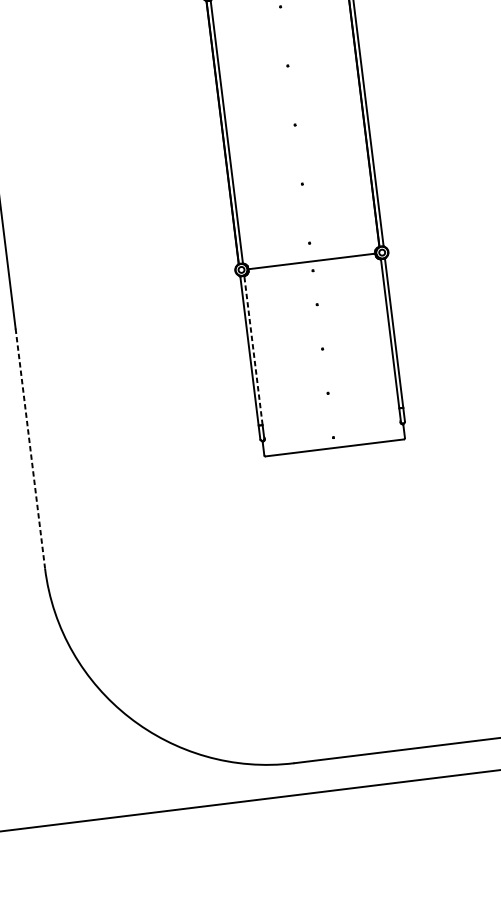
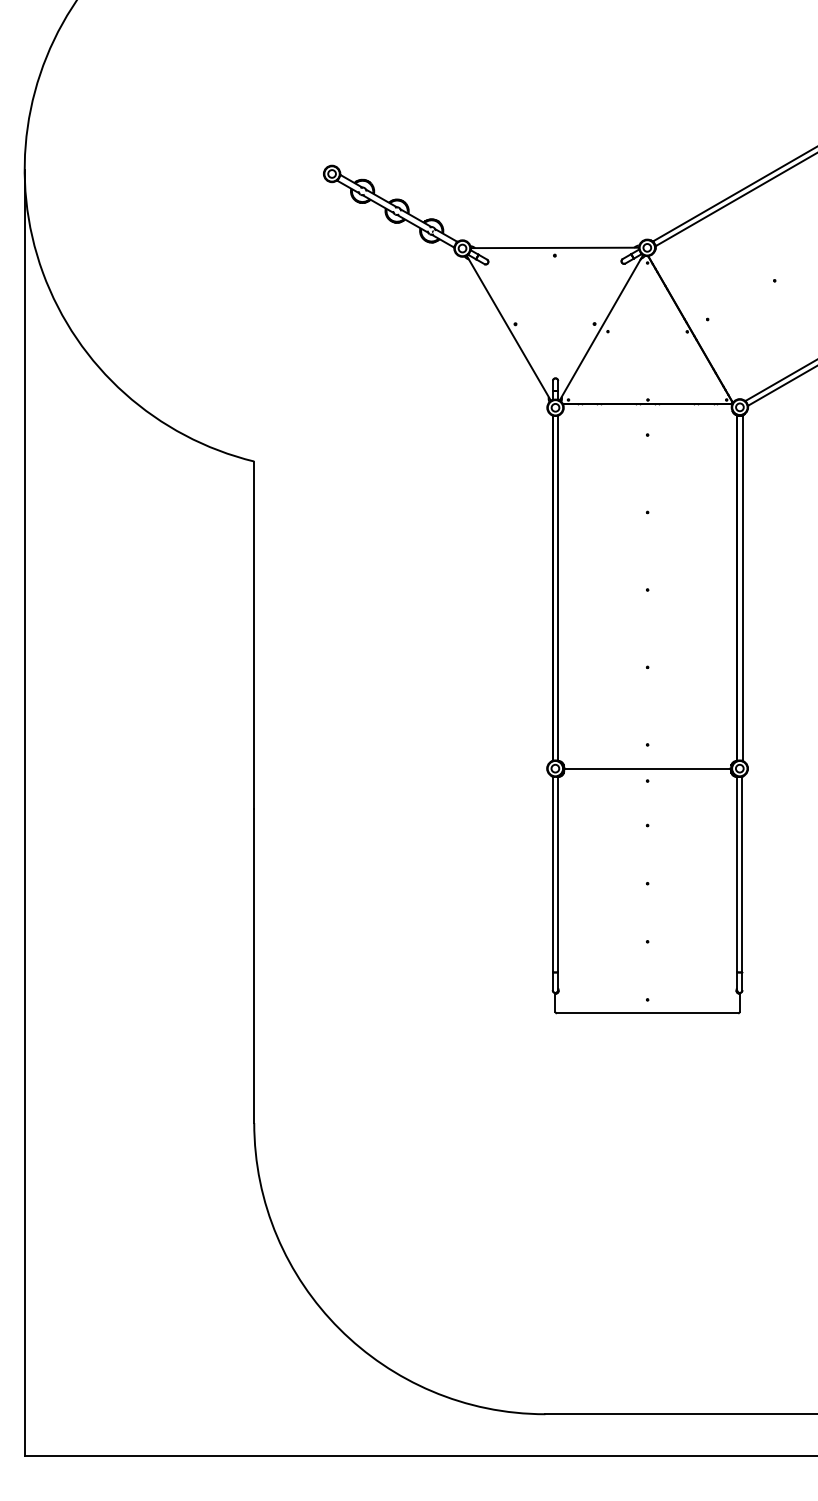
line: (253, 350) -> (557, 874), dashed -> solid
line: (30, 448) -> (254, 966), dashed -> solid

